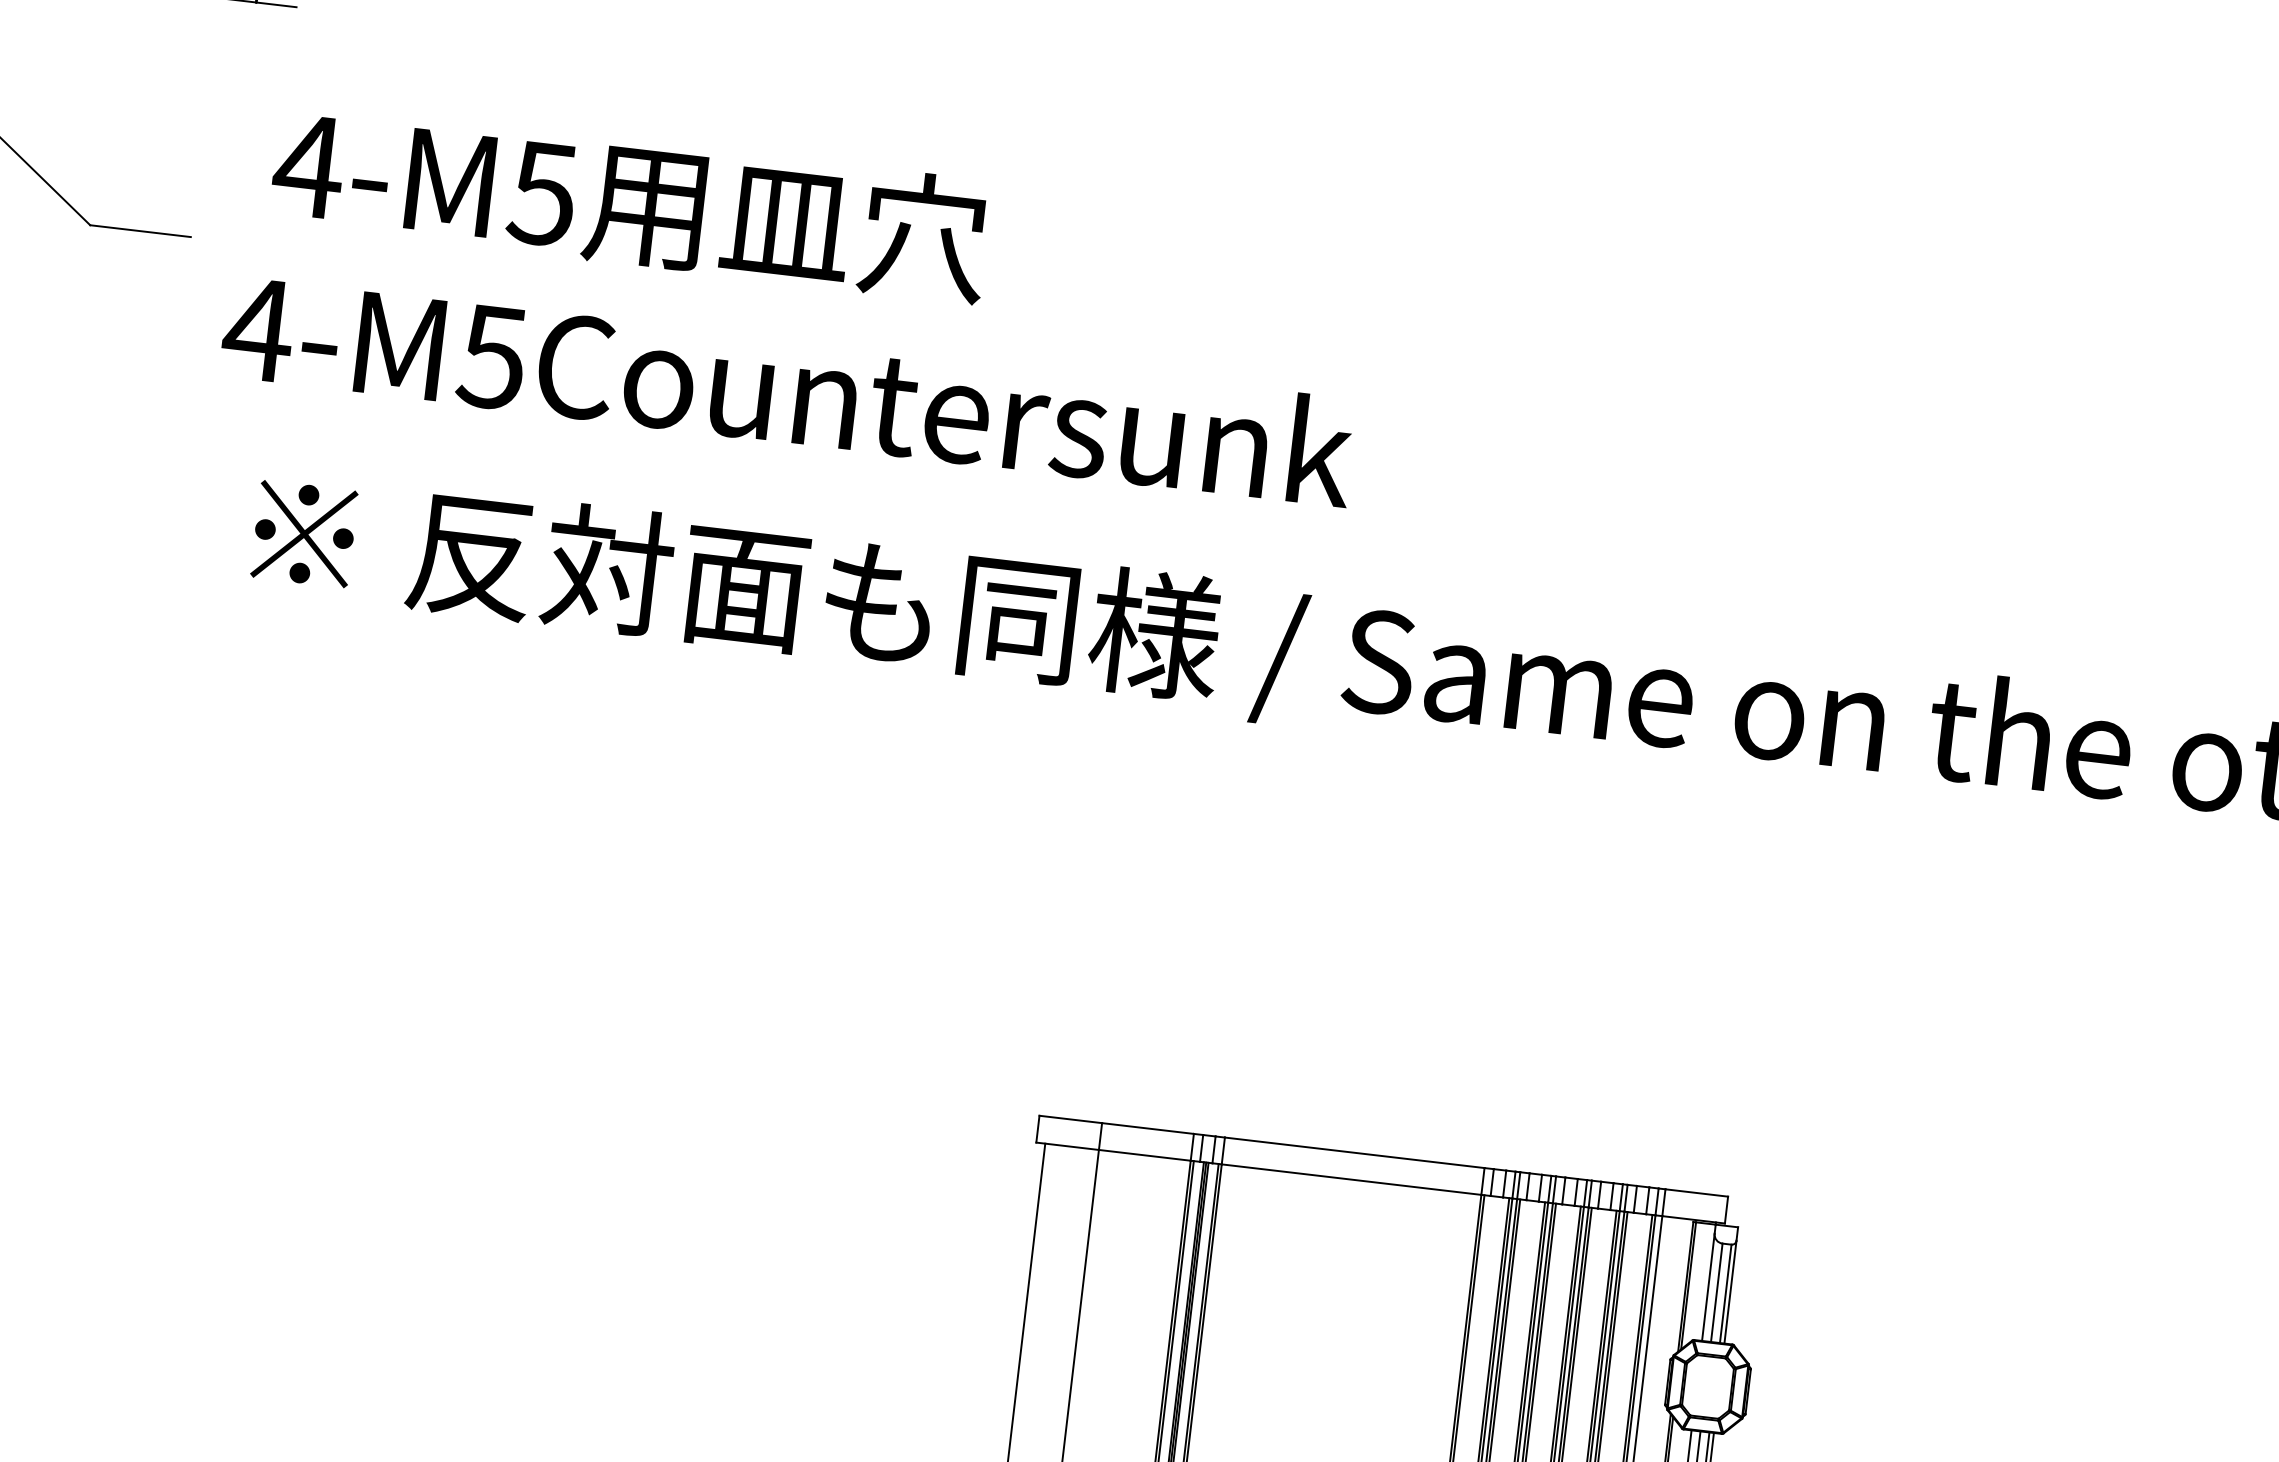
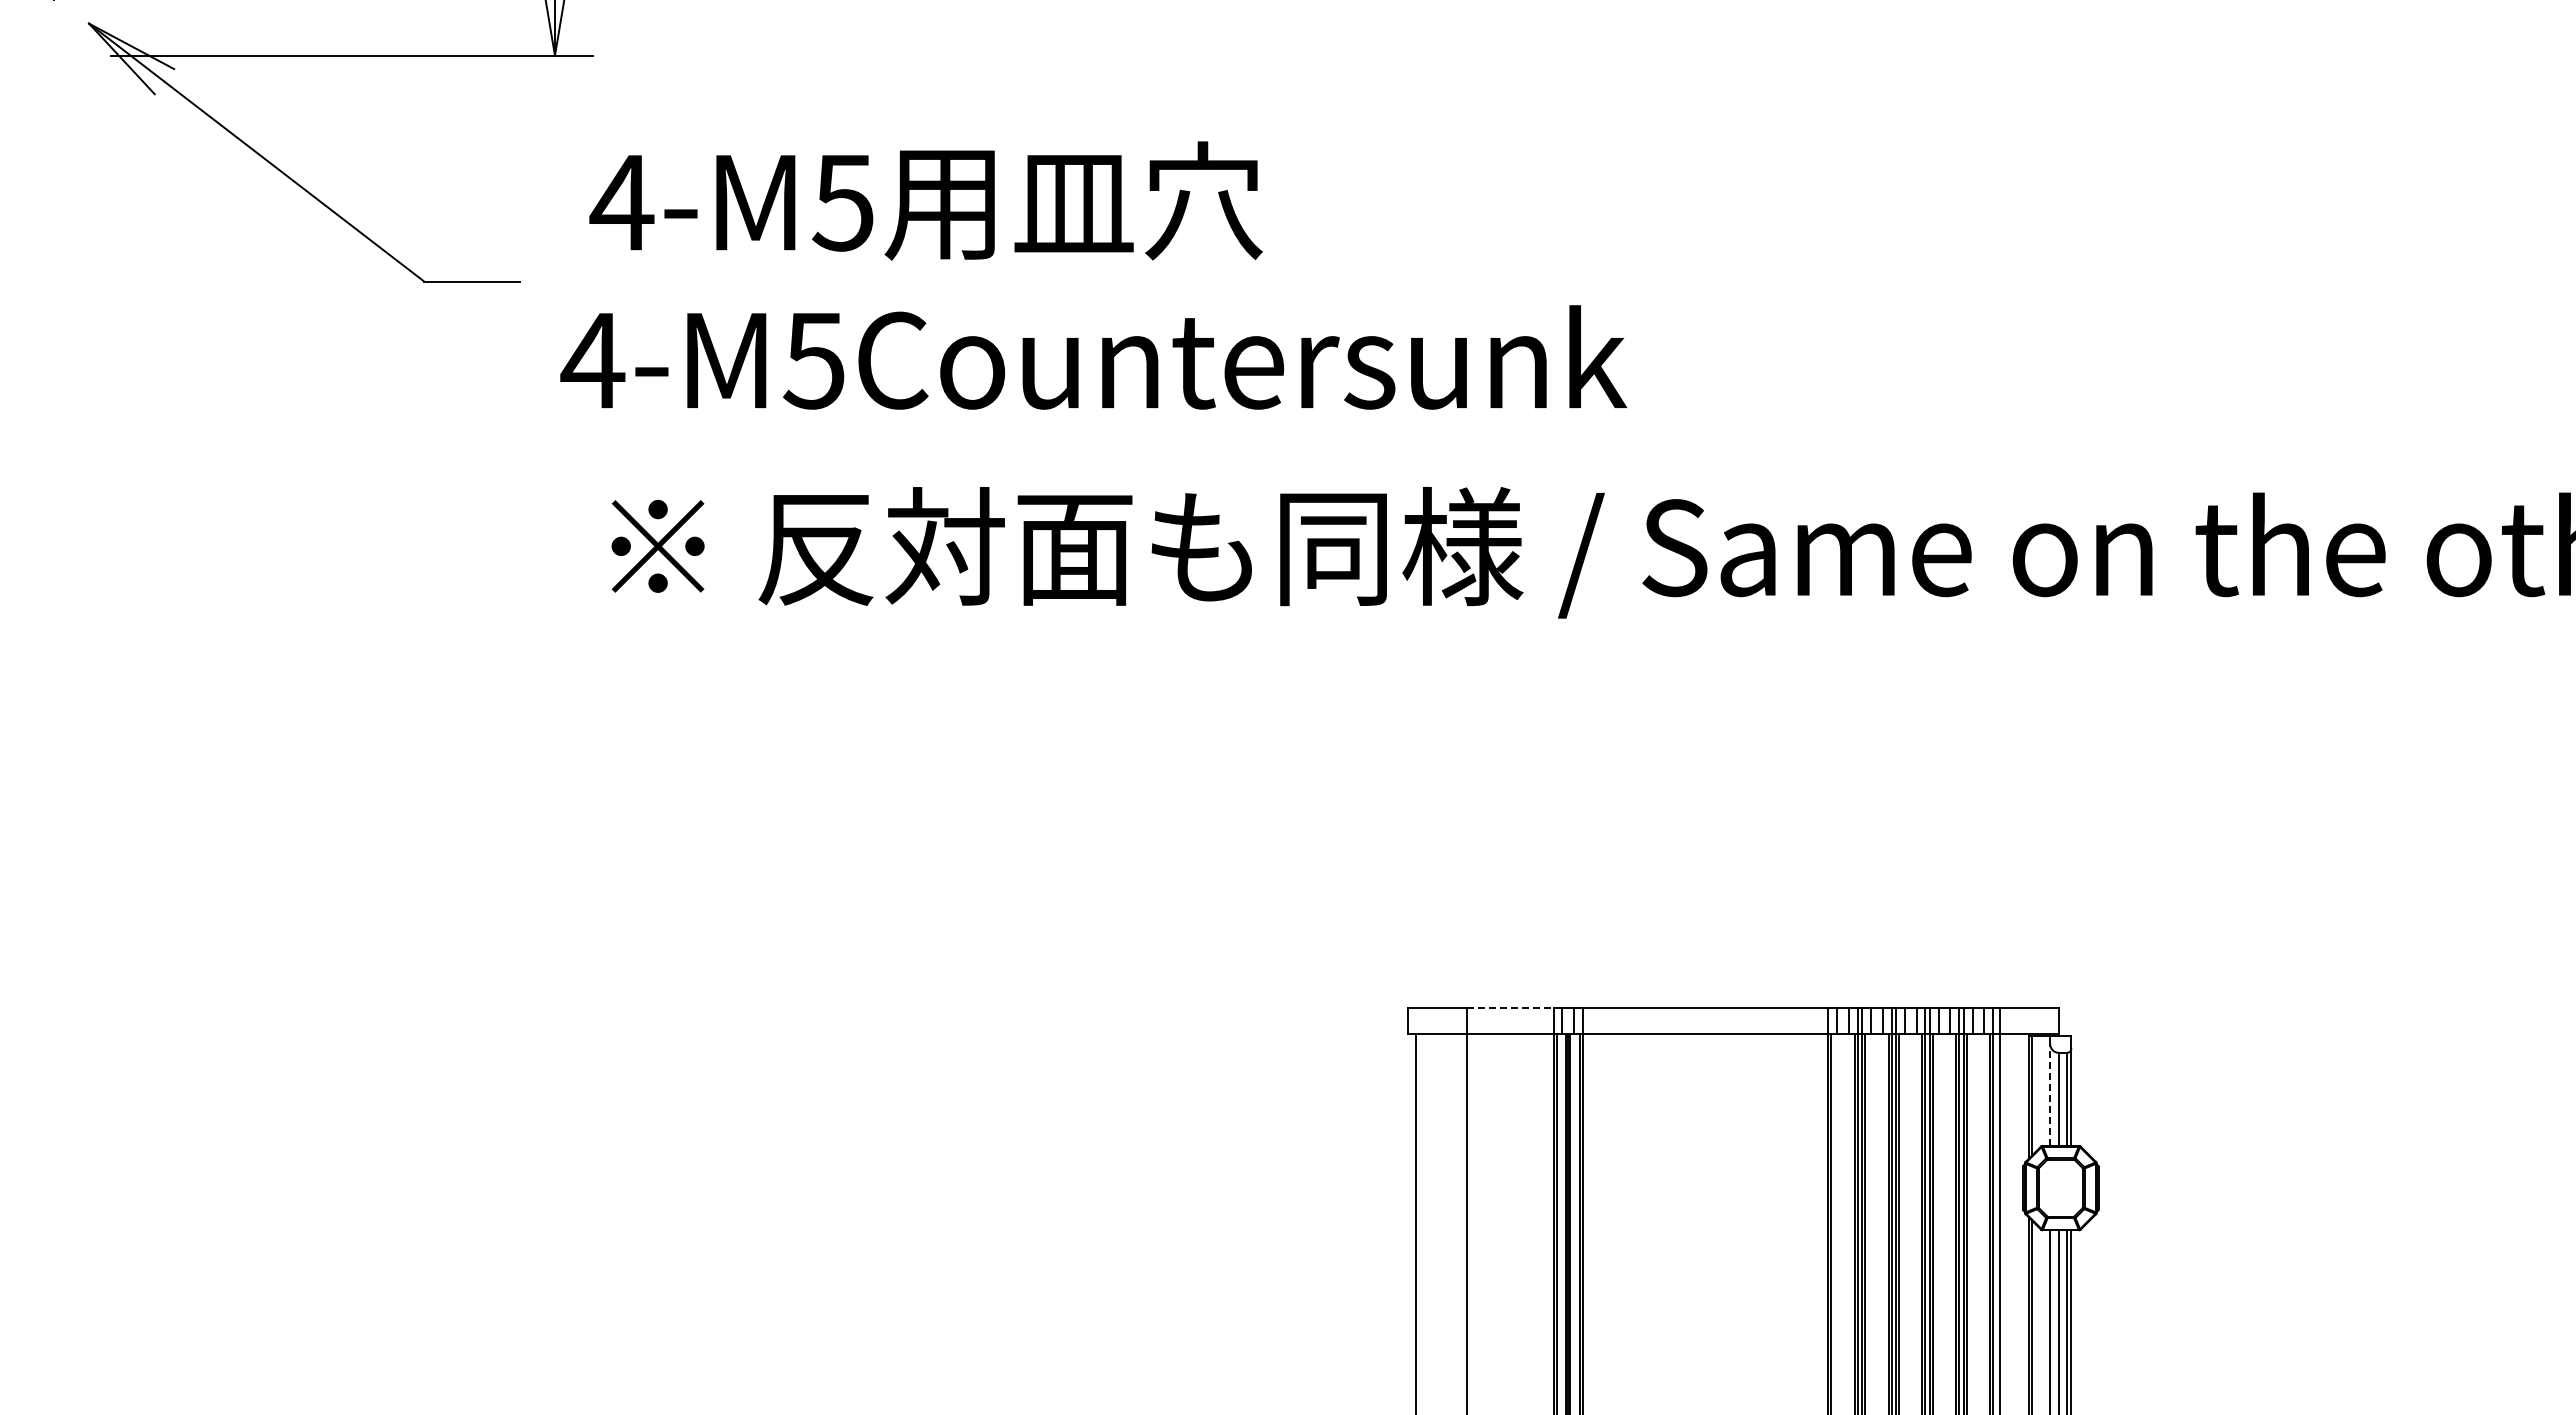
line: (1148, 1128) -> (1510, 1008), solid -> dashed
line: (1708, 1287) -> (2050, 1095), solid -> dashed

